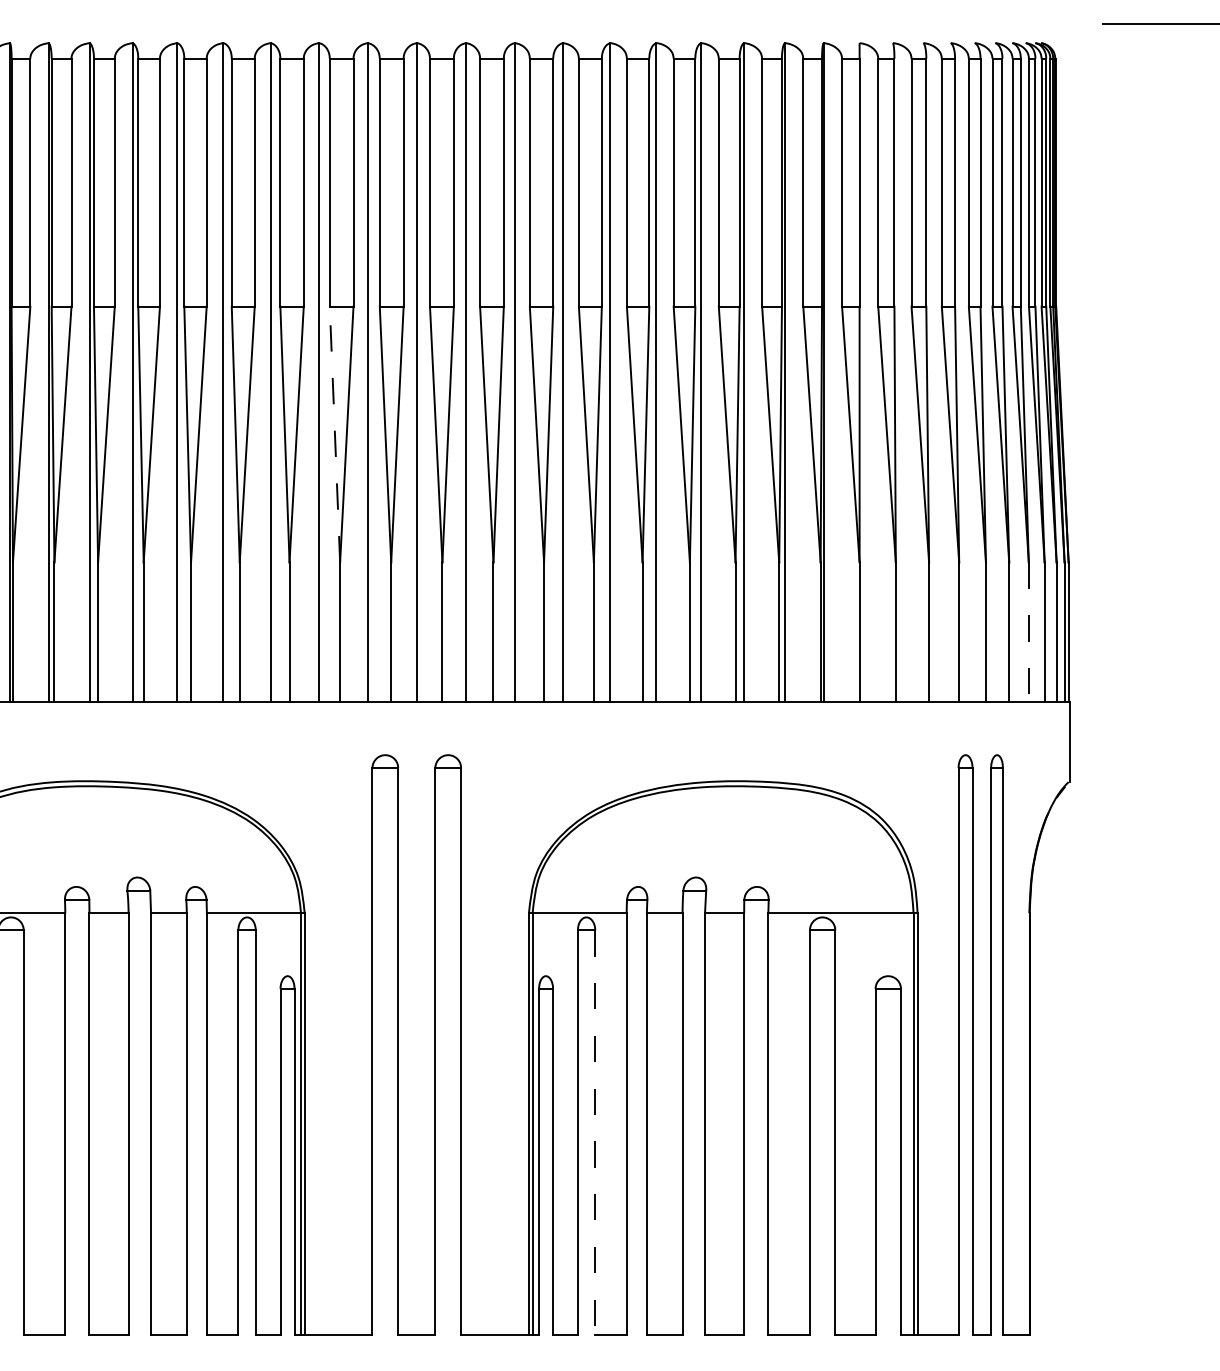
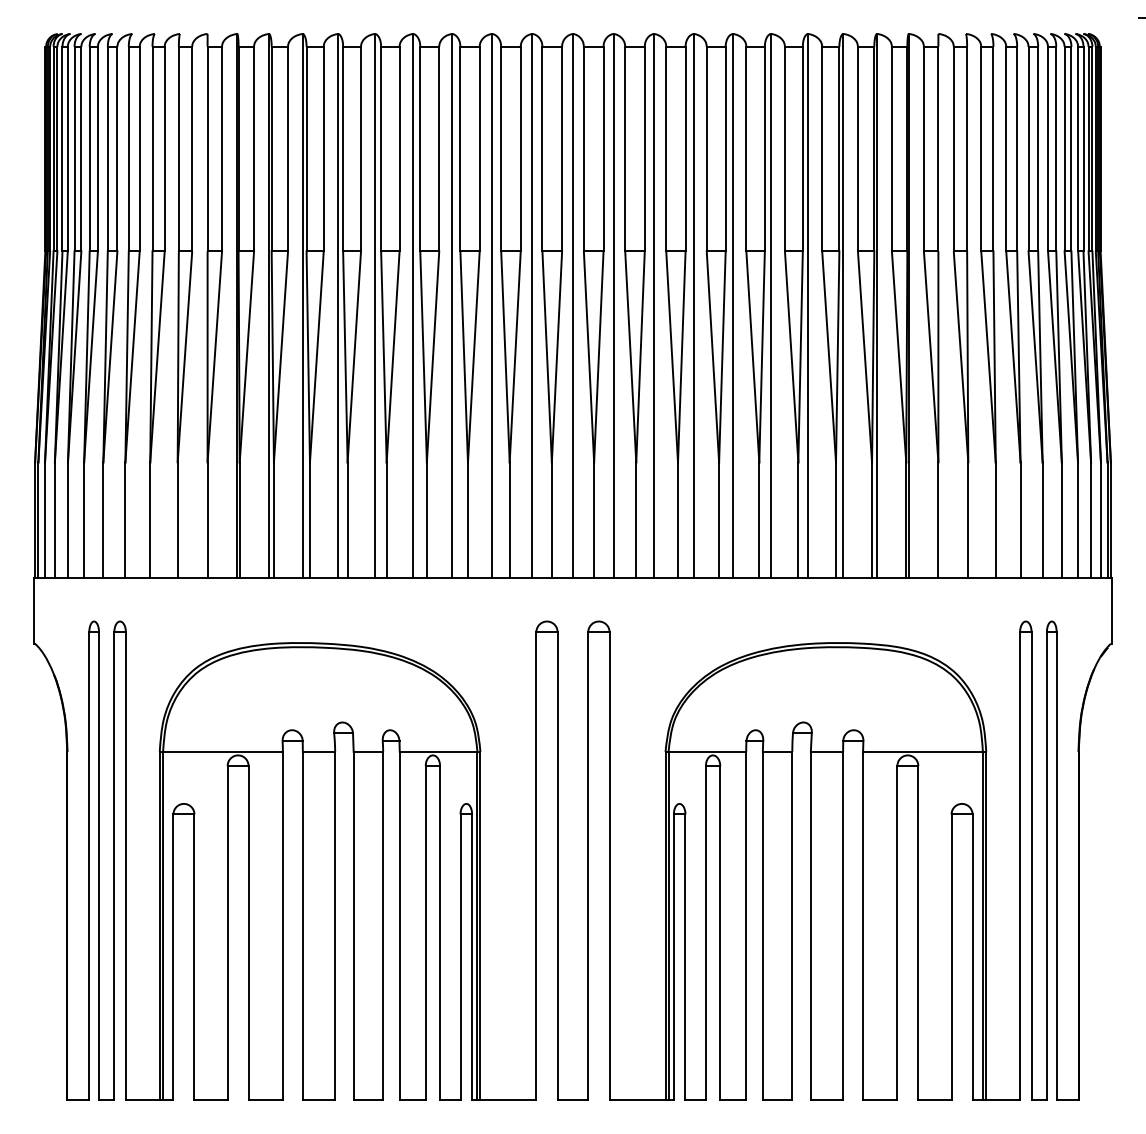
line: (335, 434) -> (505, 356), dashed -> solid
line: (1029, 632) -> (1078, 520), dashed -> solid
line: (595, 1133) -> (720, 933), dashed -> solid

